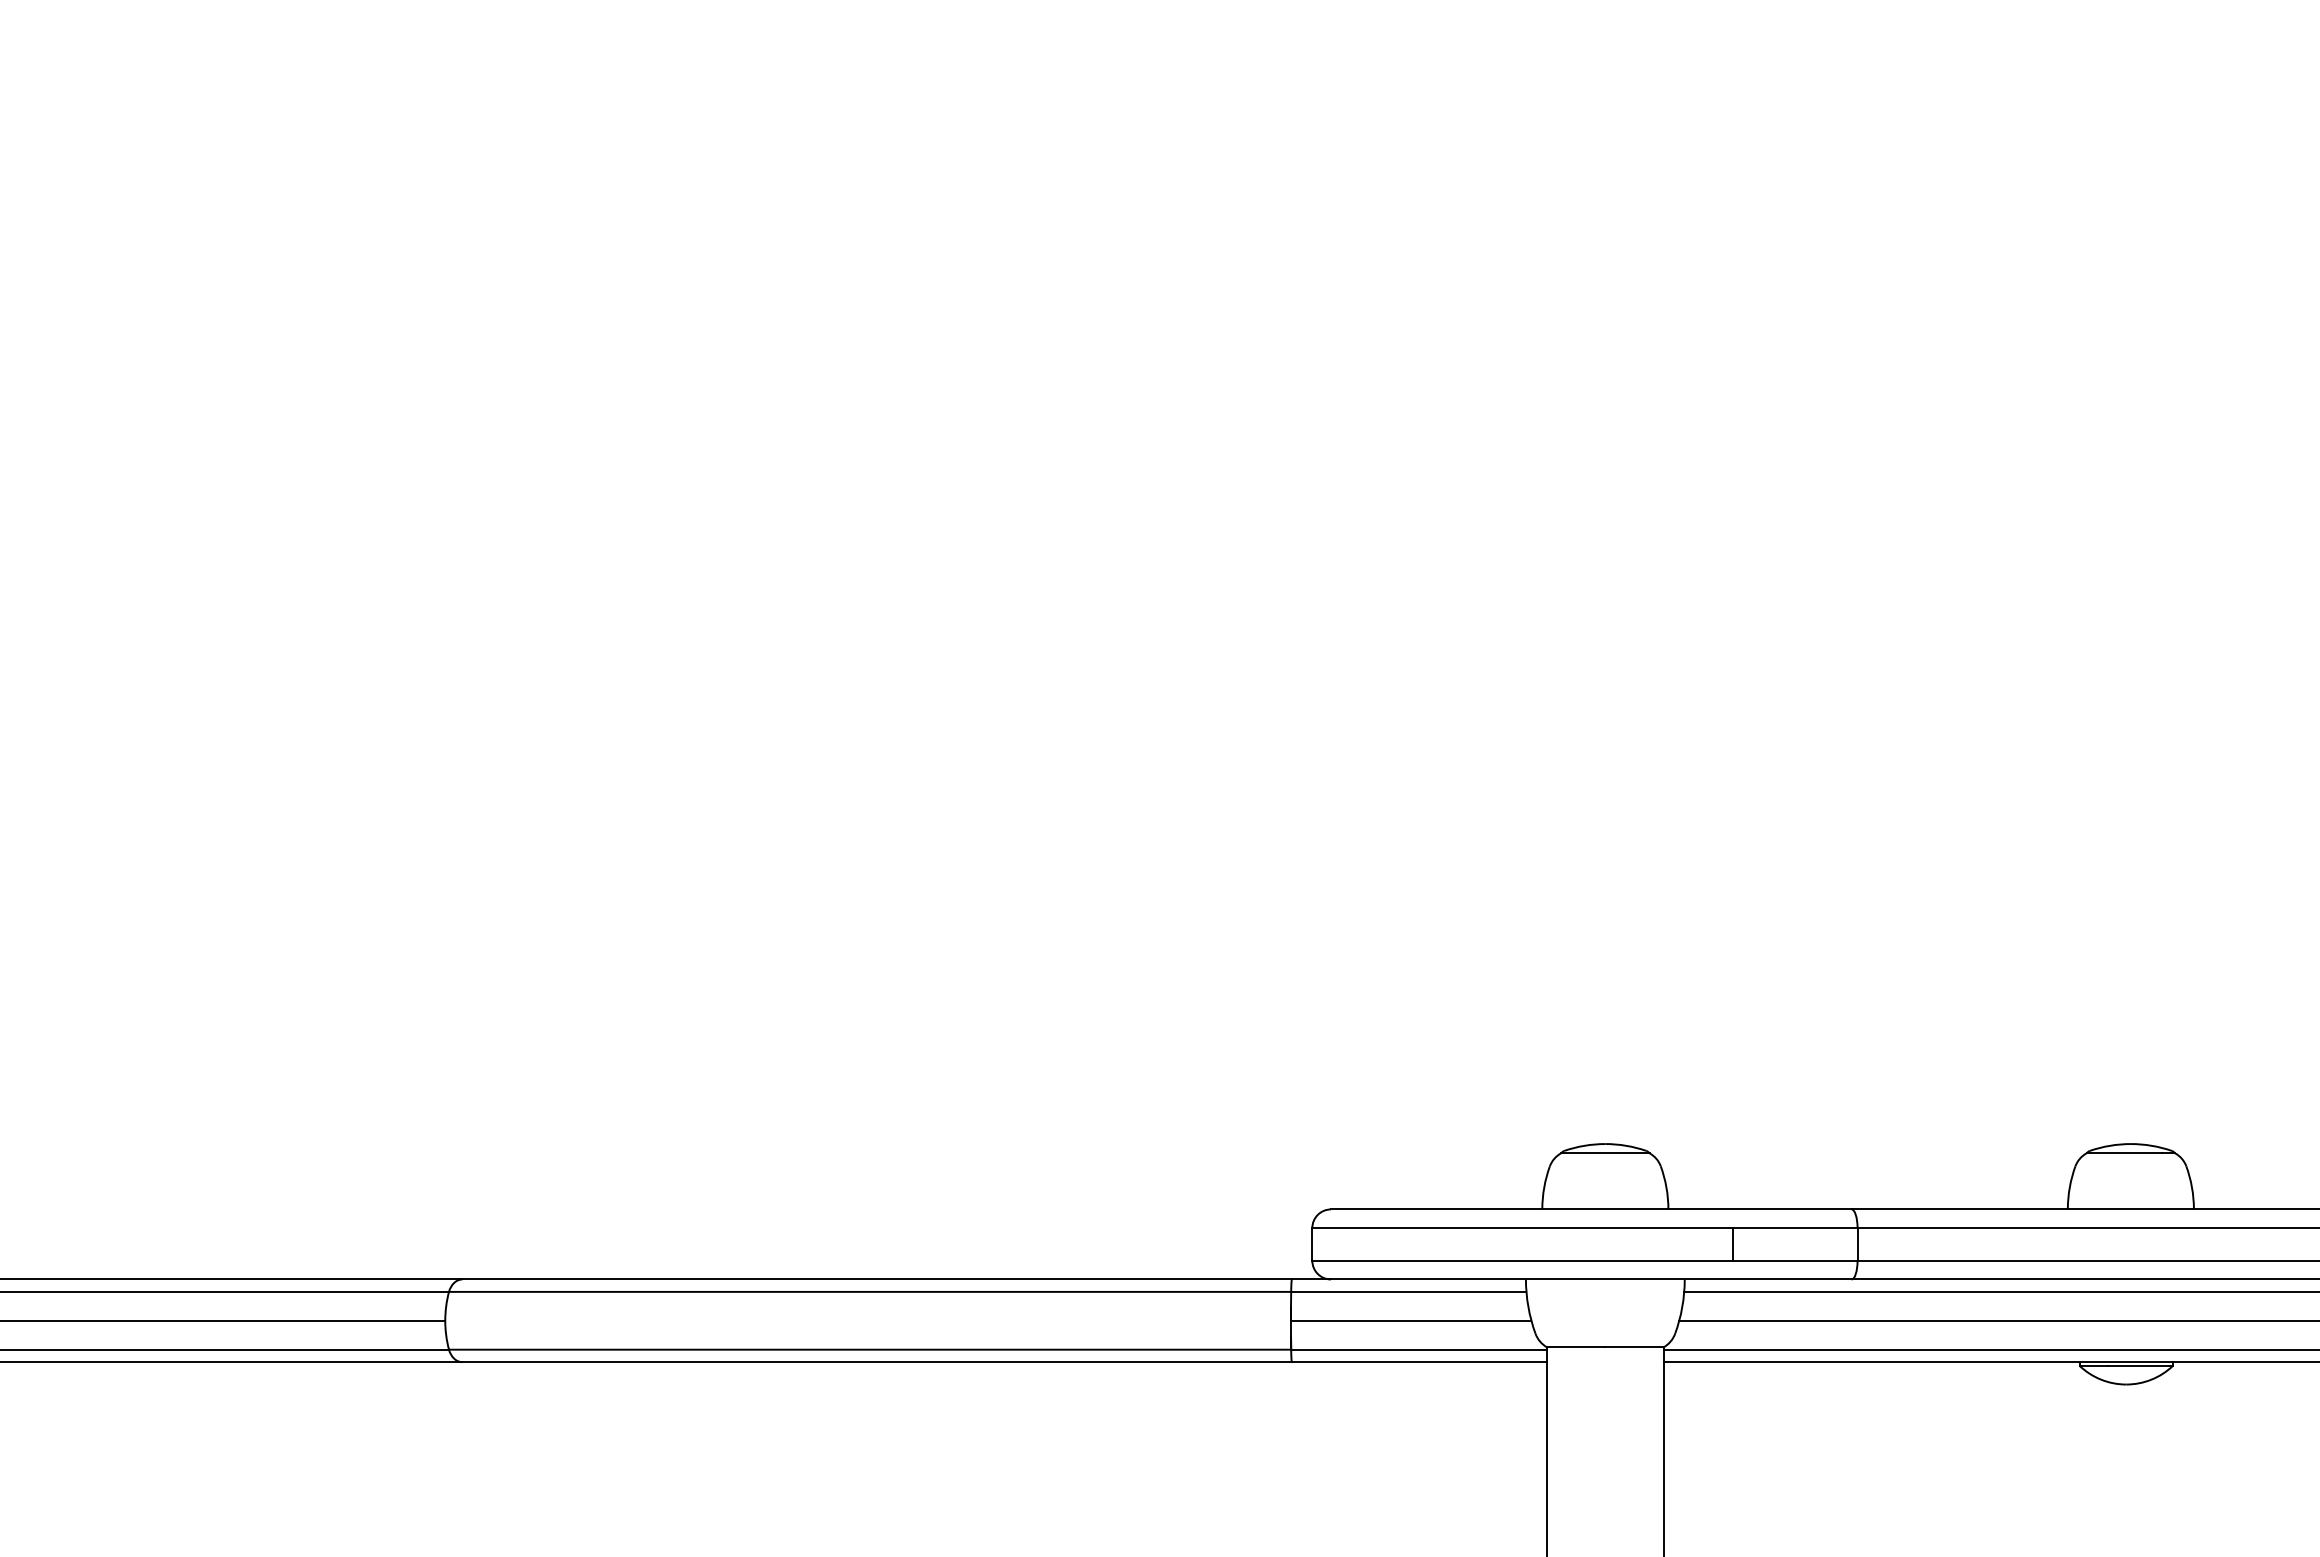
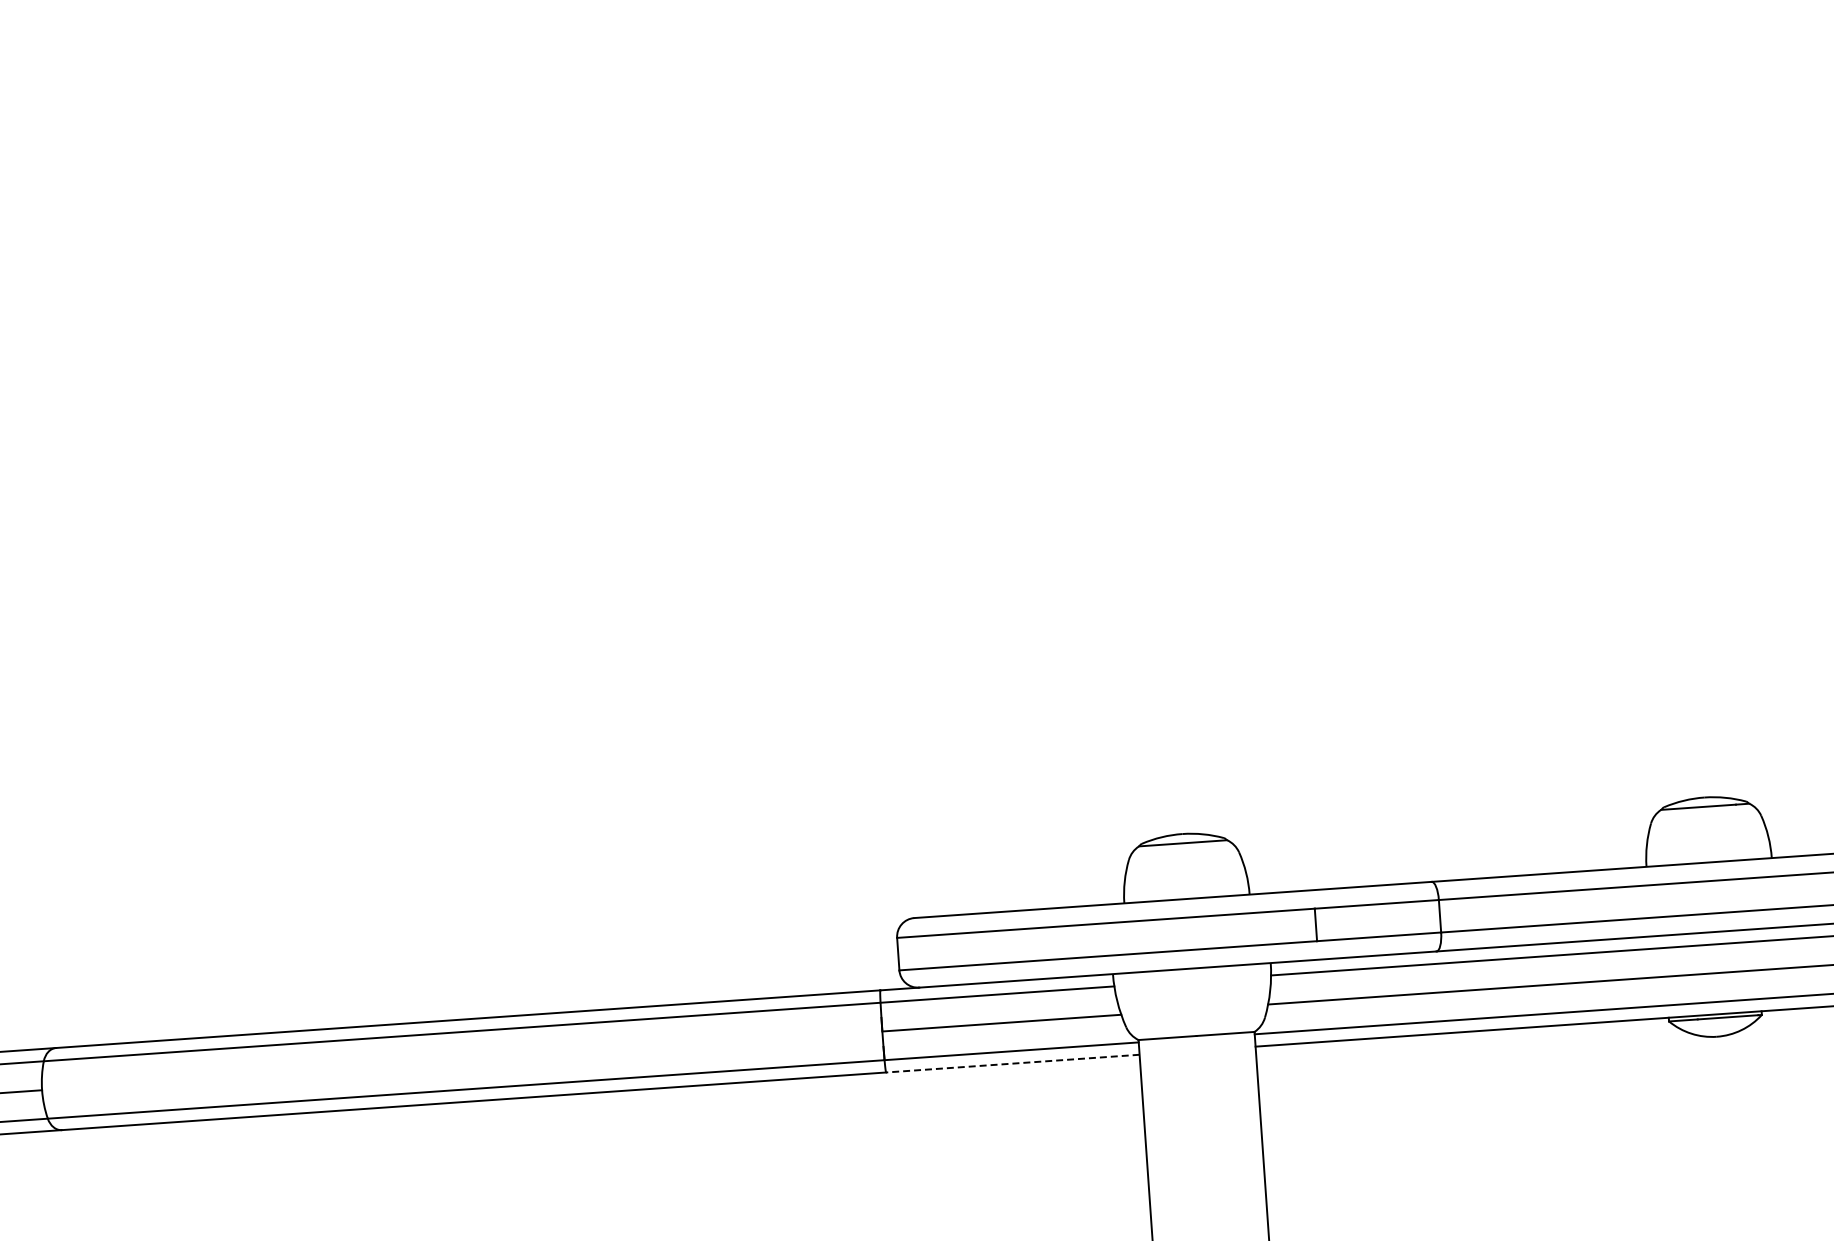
line: (1419, 1362) -> (1012, 1063), solid -> dashed

